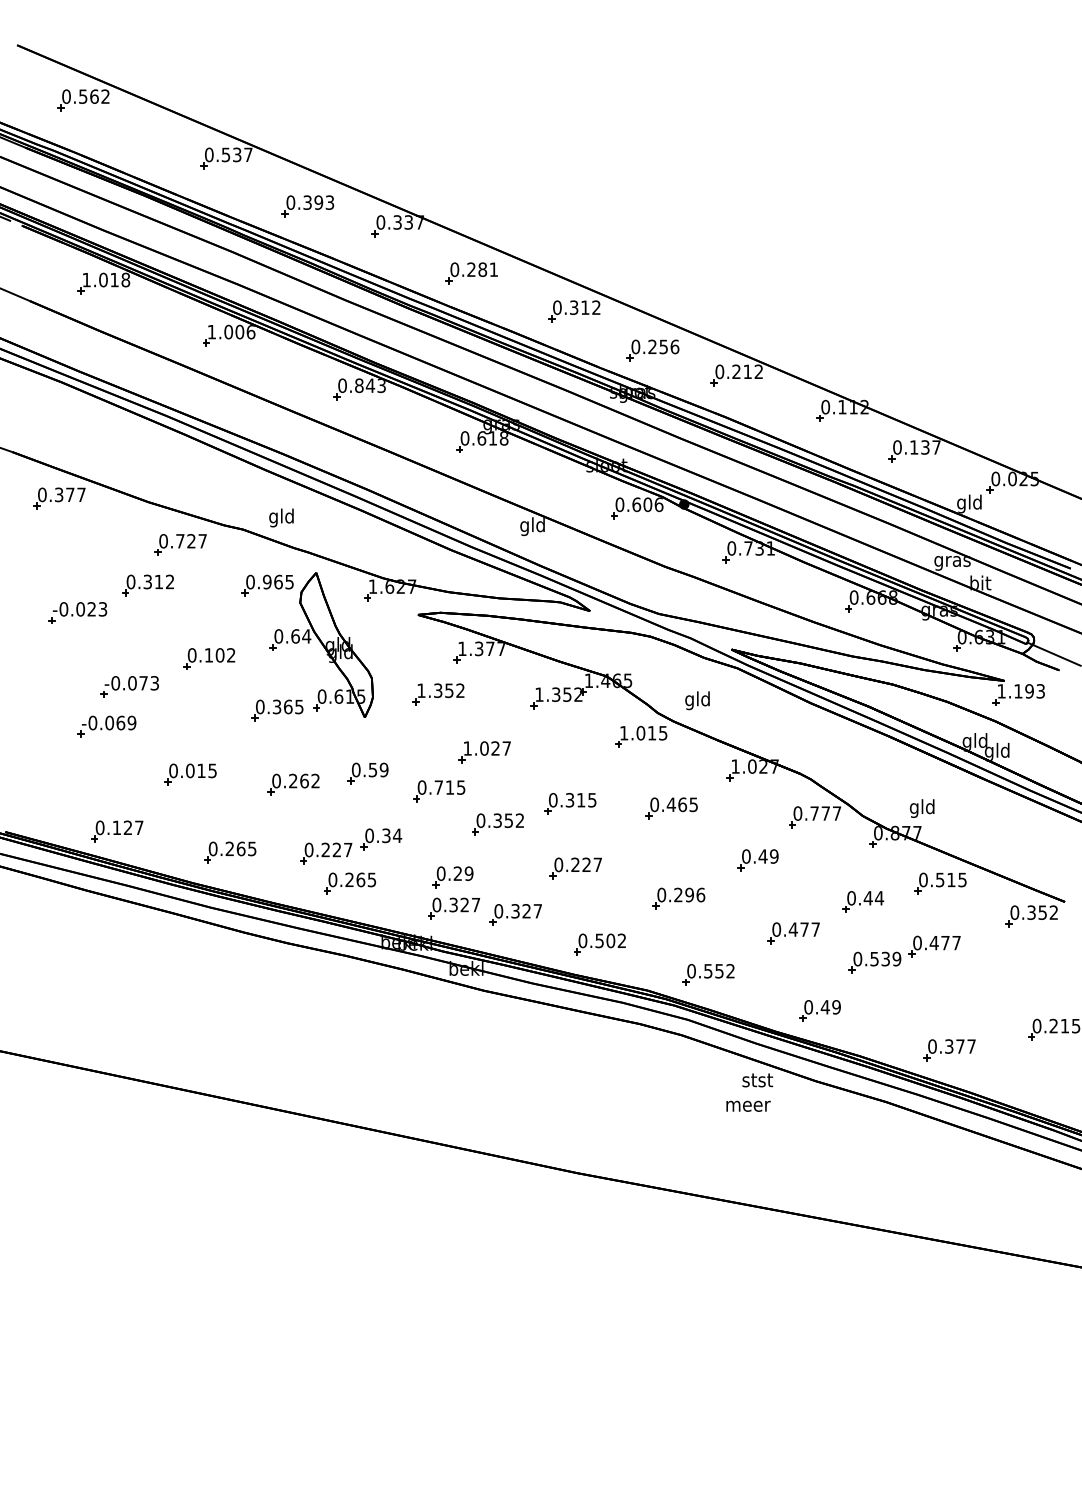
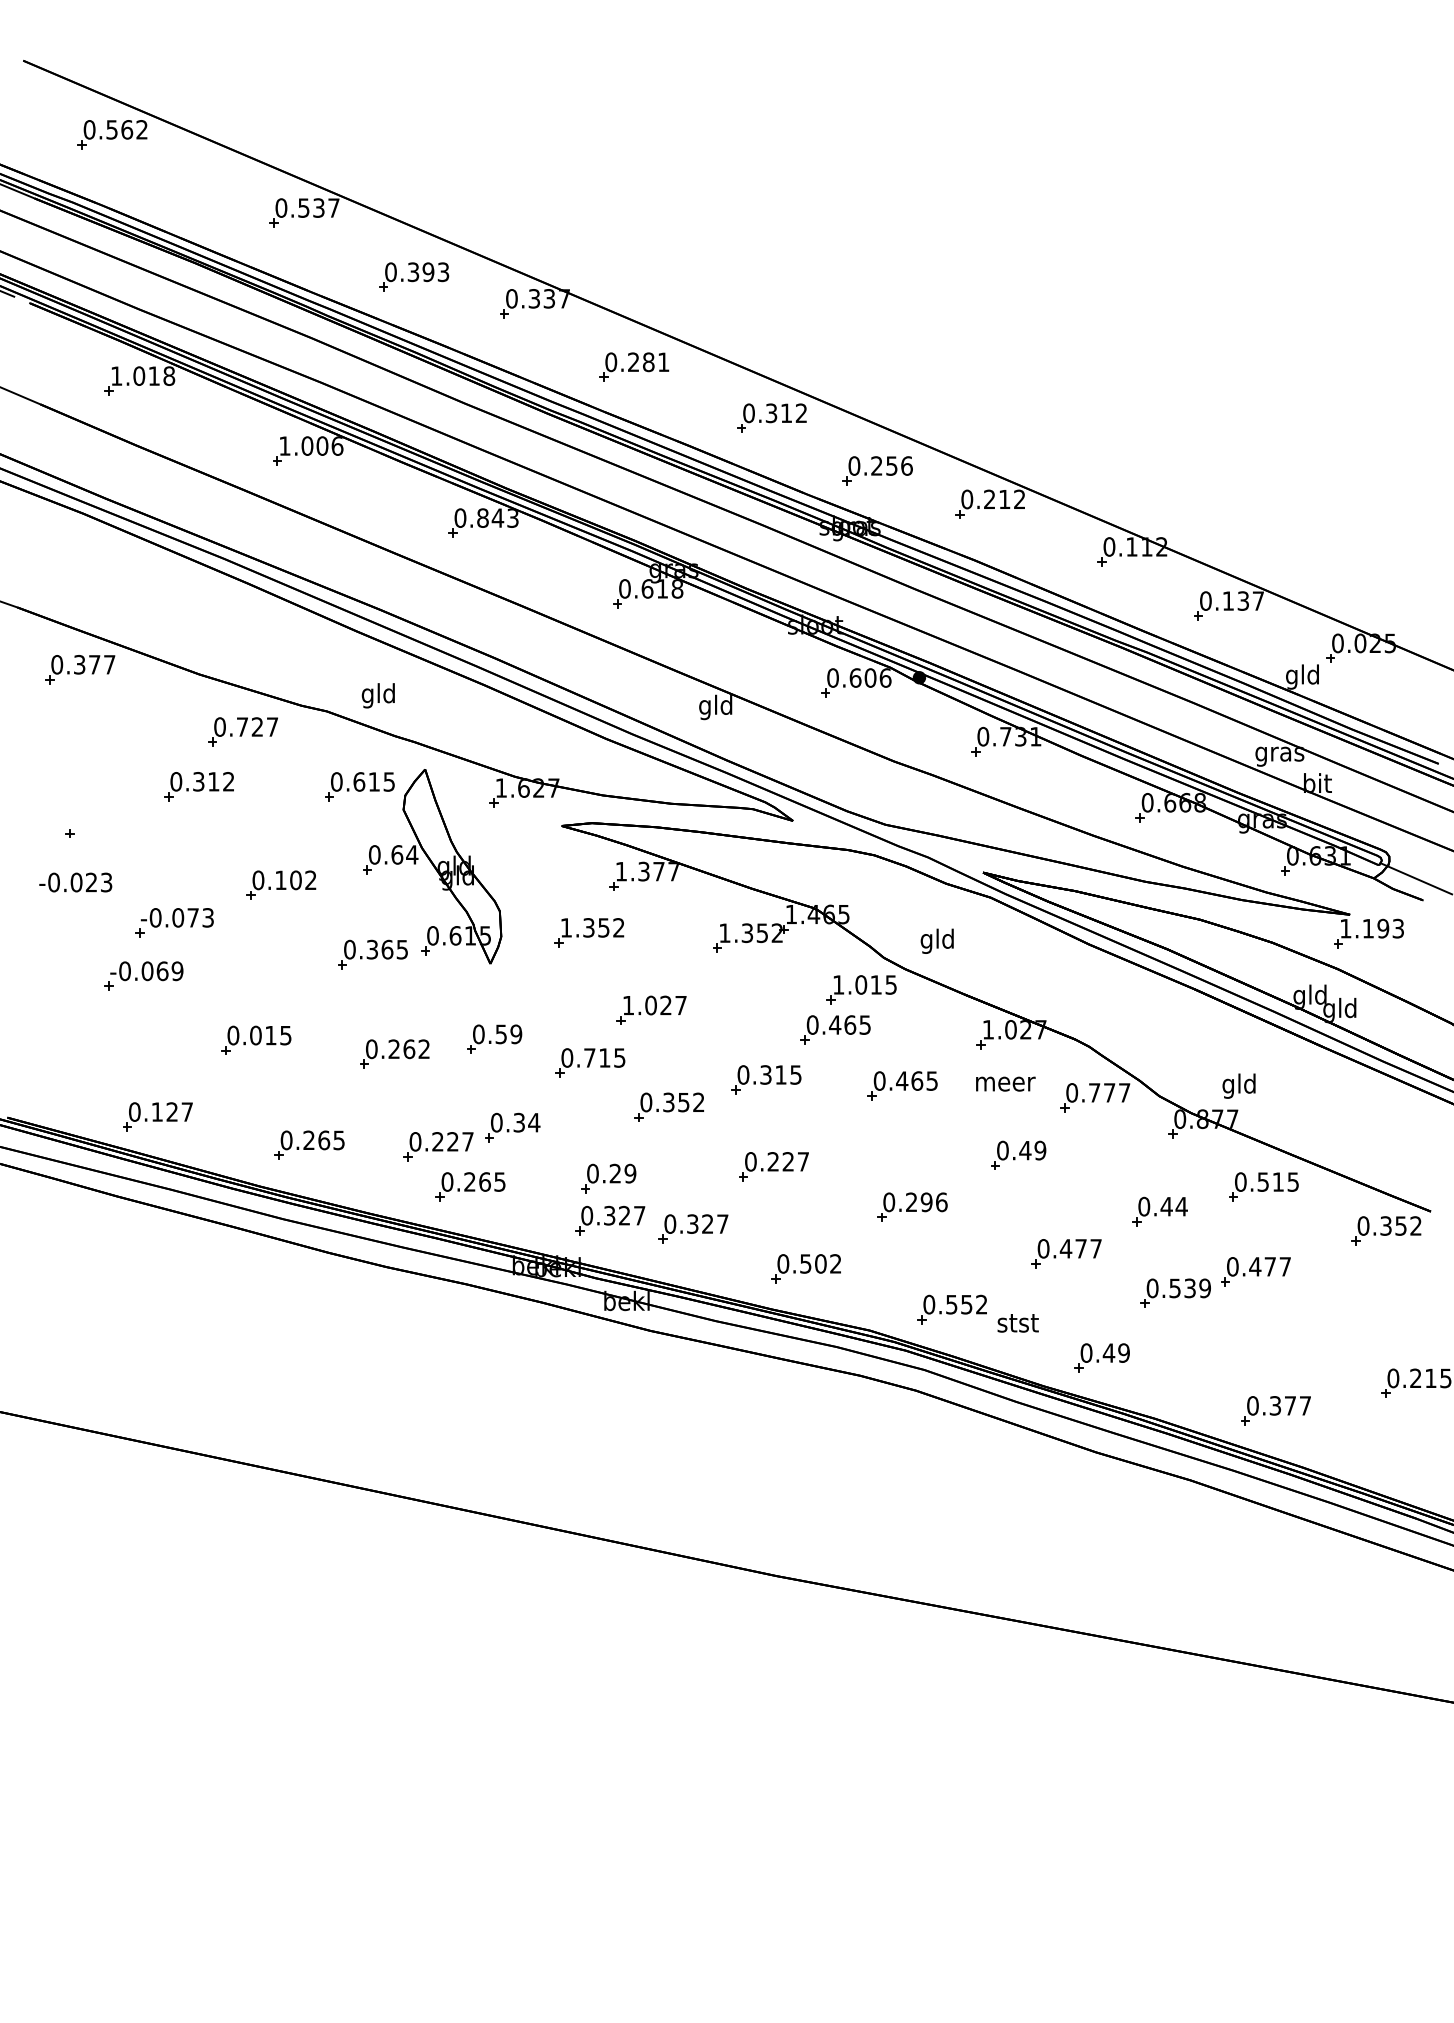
text: (272, 581) -> (366, 781), 0.965 -> 0.615
text: (79, 609) -> (75, 882), moved
part: (621, 766) -> (835, 1029), added
text: (757, 1080) -> (1017, 1323), moved
text: (748, 1105) -> (1005, 1083), moved

